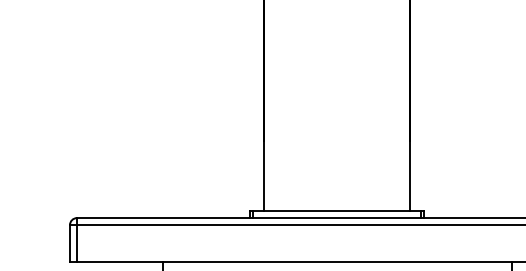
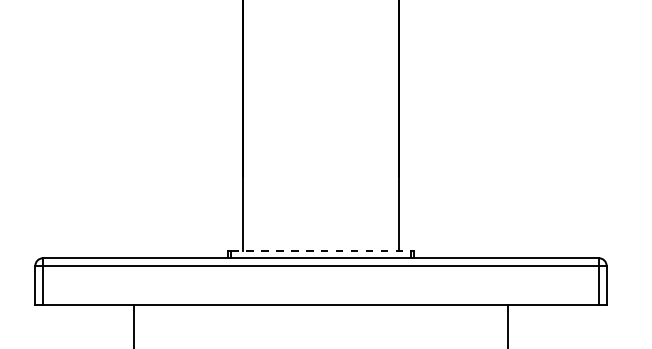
line: (337, 210) -> (321, 250), solid -> dashed

